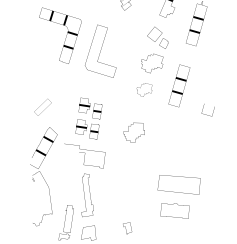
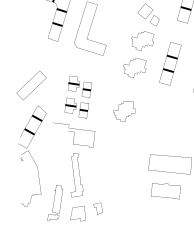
part: (144, 89) -> (134, 67), size x1.43
part: (42, 107) -> (31, 85), size x1.67
part: (127, 228) -> (98, 208), moved

